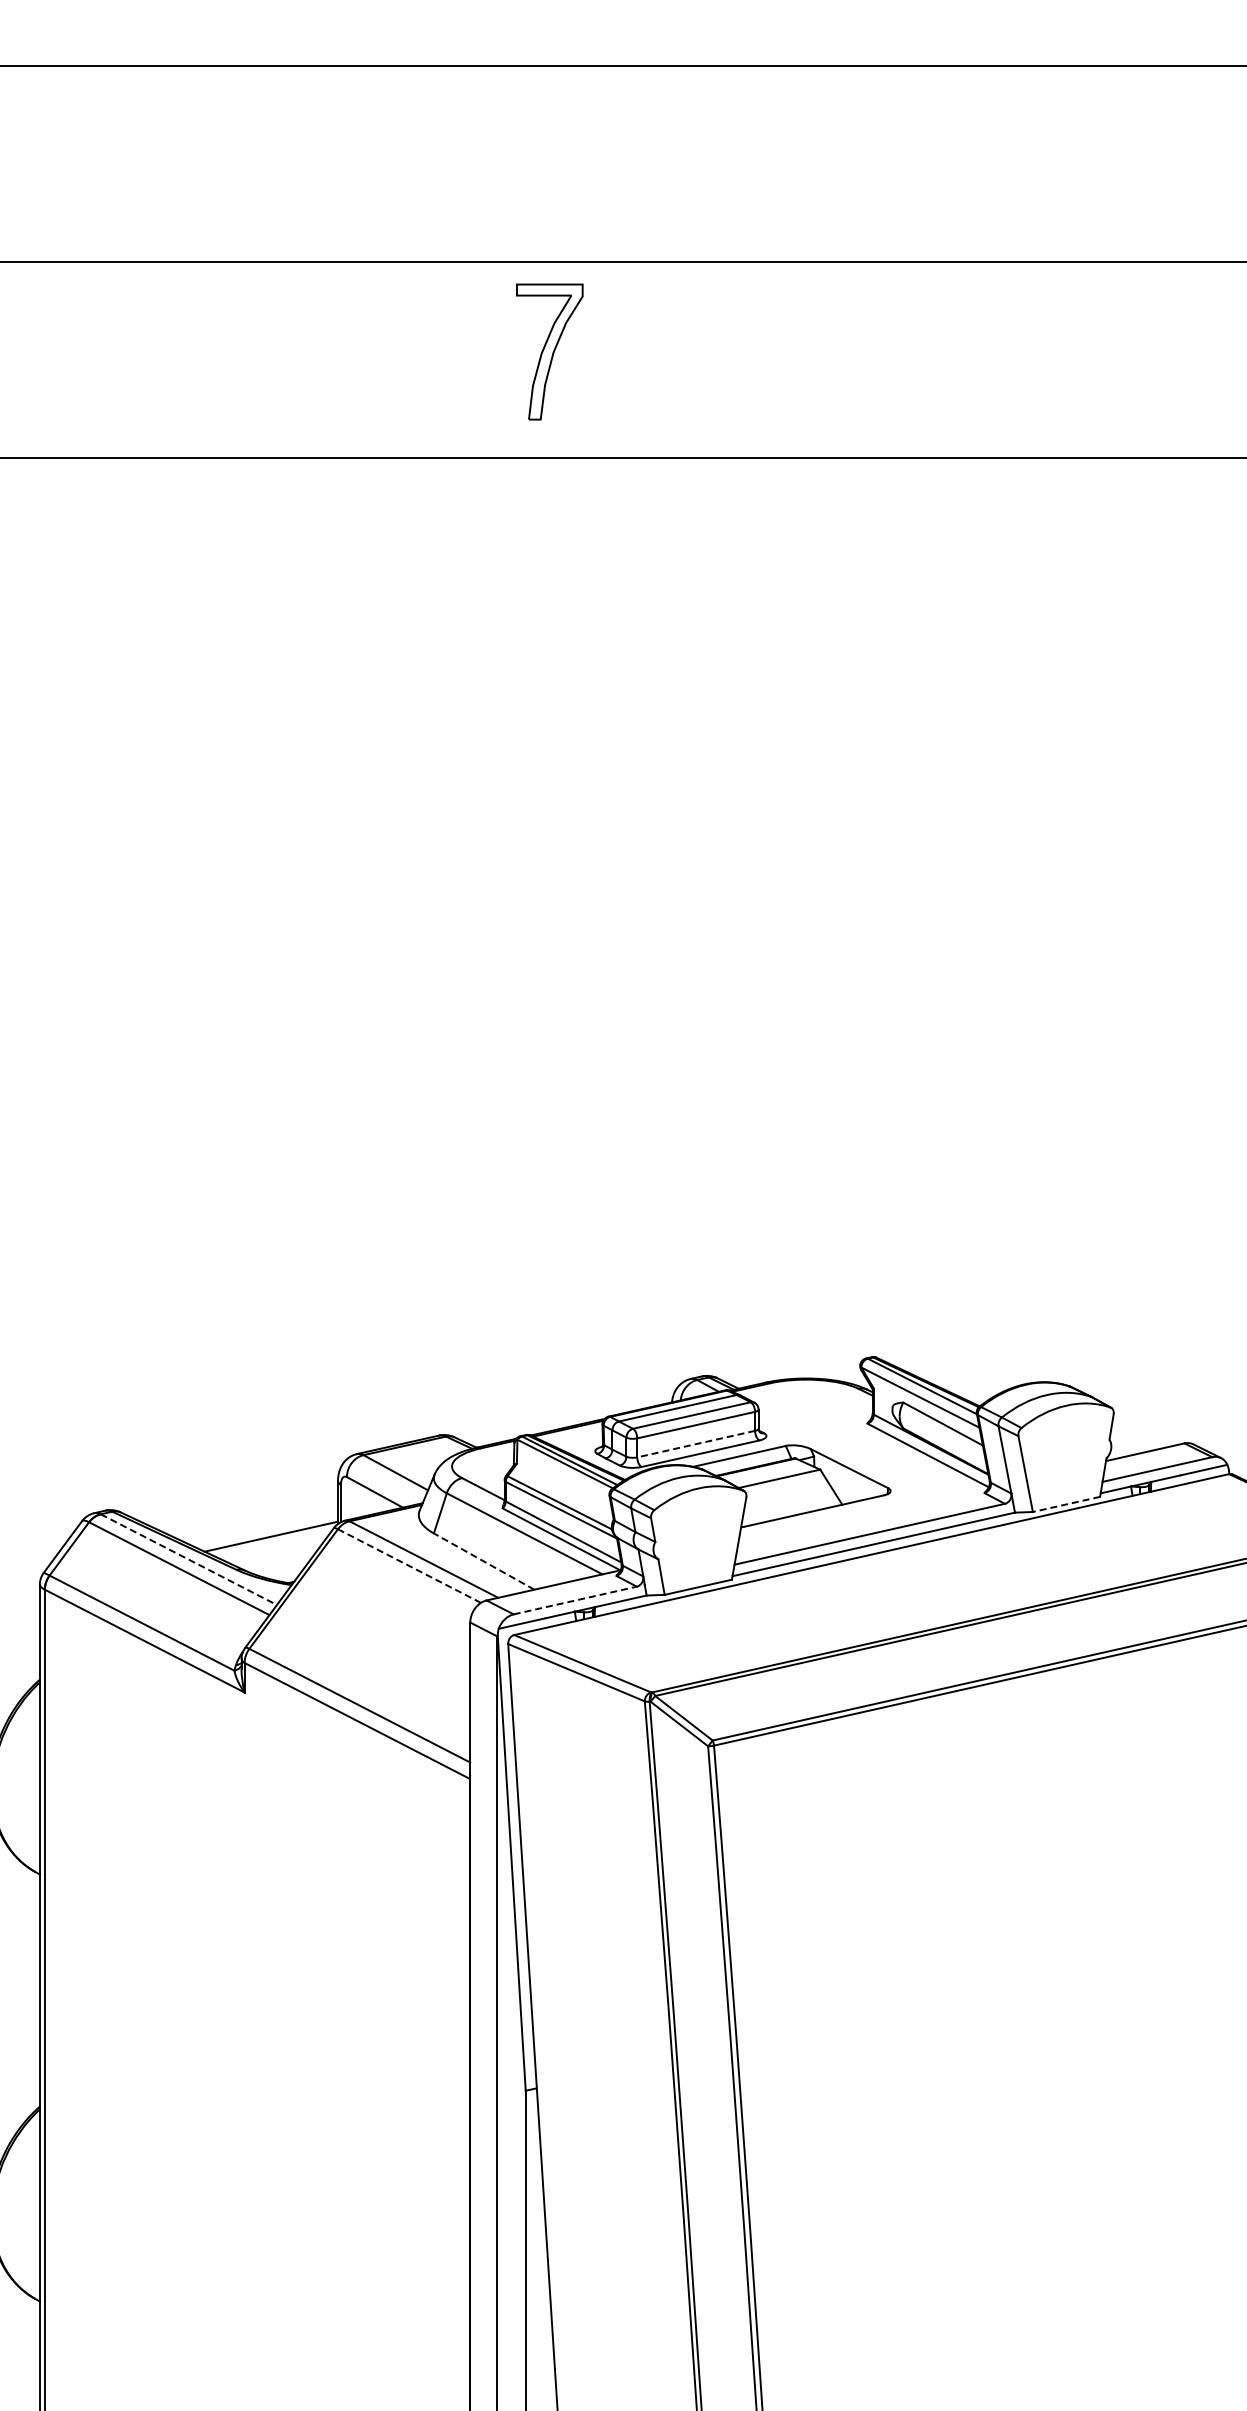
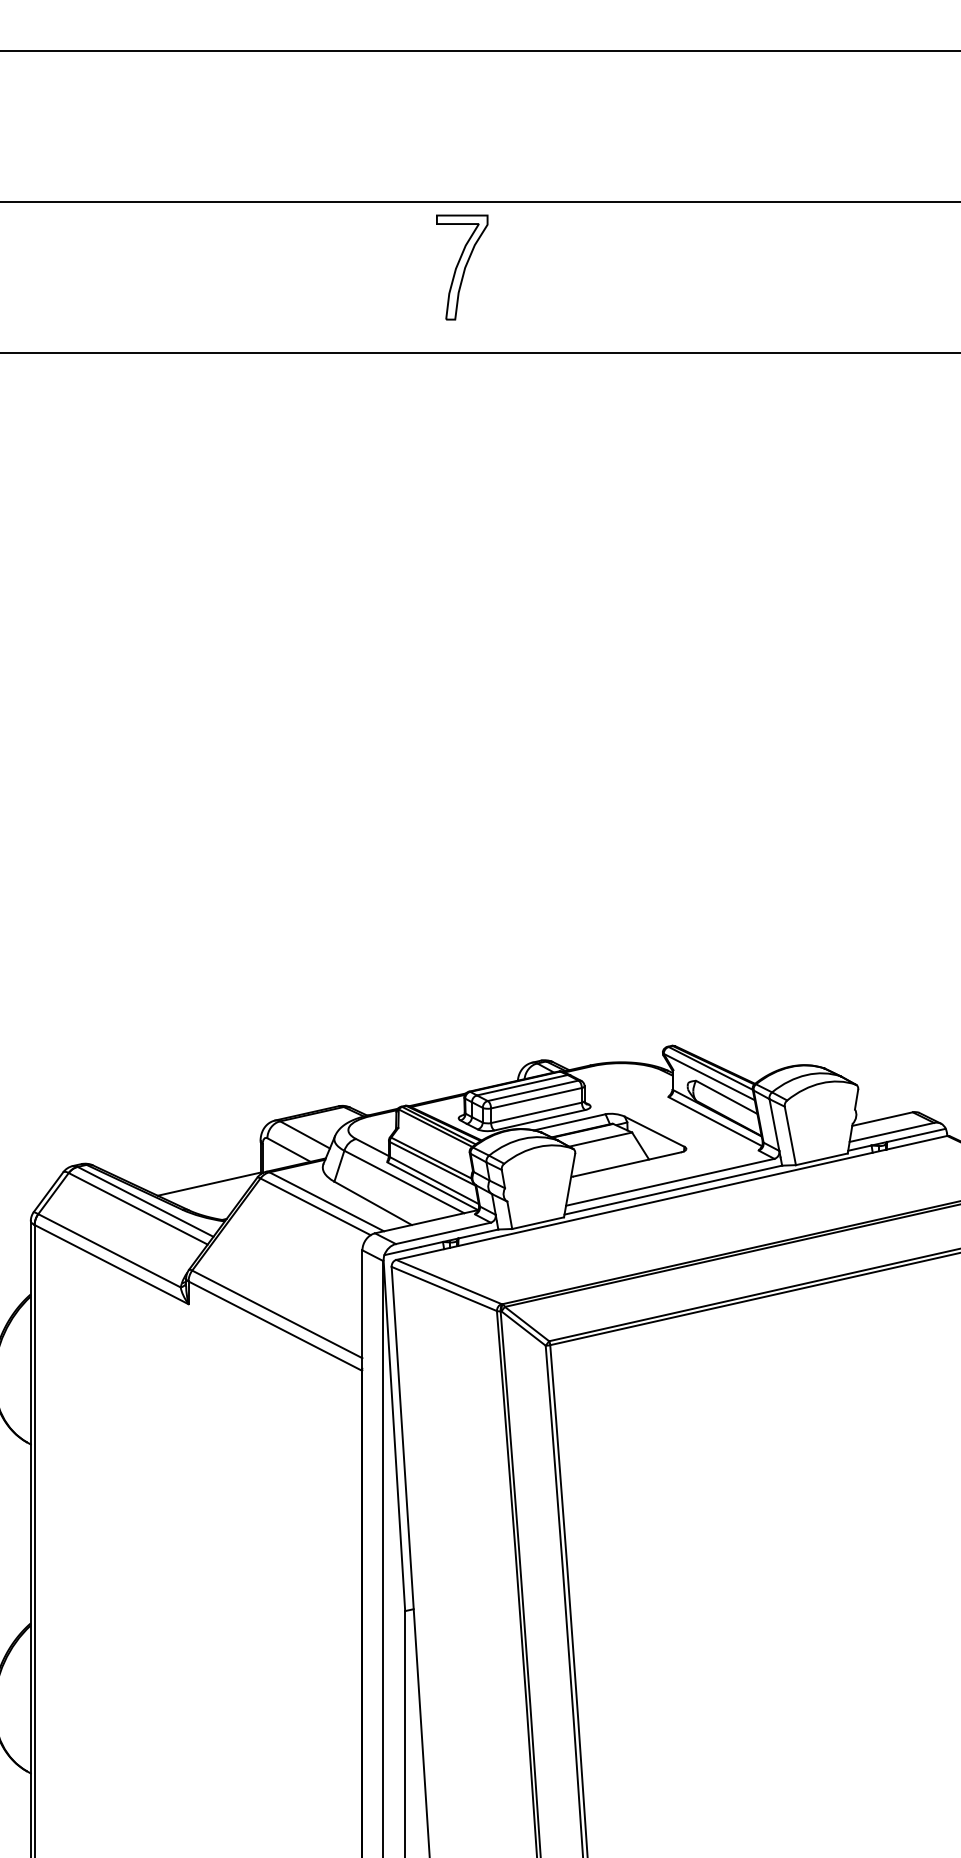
part: (549, 351) -> (462, 267), moved
line: (695, 1444) -> (535, 1113), dashed -> solid
line: (1066, 1504) -> (821, 1159), dashed -> solid
line: (189, 1559) -> (146, 1201), dashed -> solid
line: (484, 1561) -> (373, 1203), dashed -> solid
line: (409, 1565) -> (315, 1206), dashed -> solid
line: (575, 1600) -> (443, 1233), dashed -> solid

